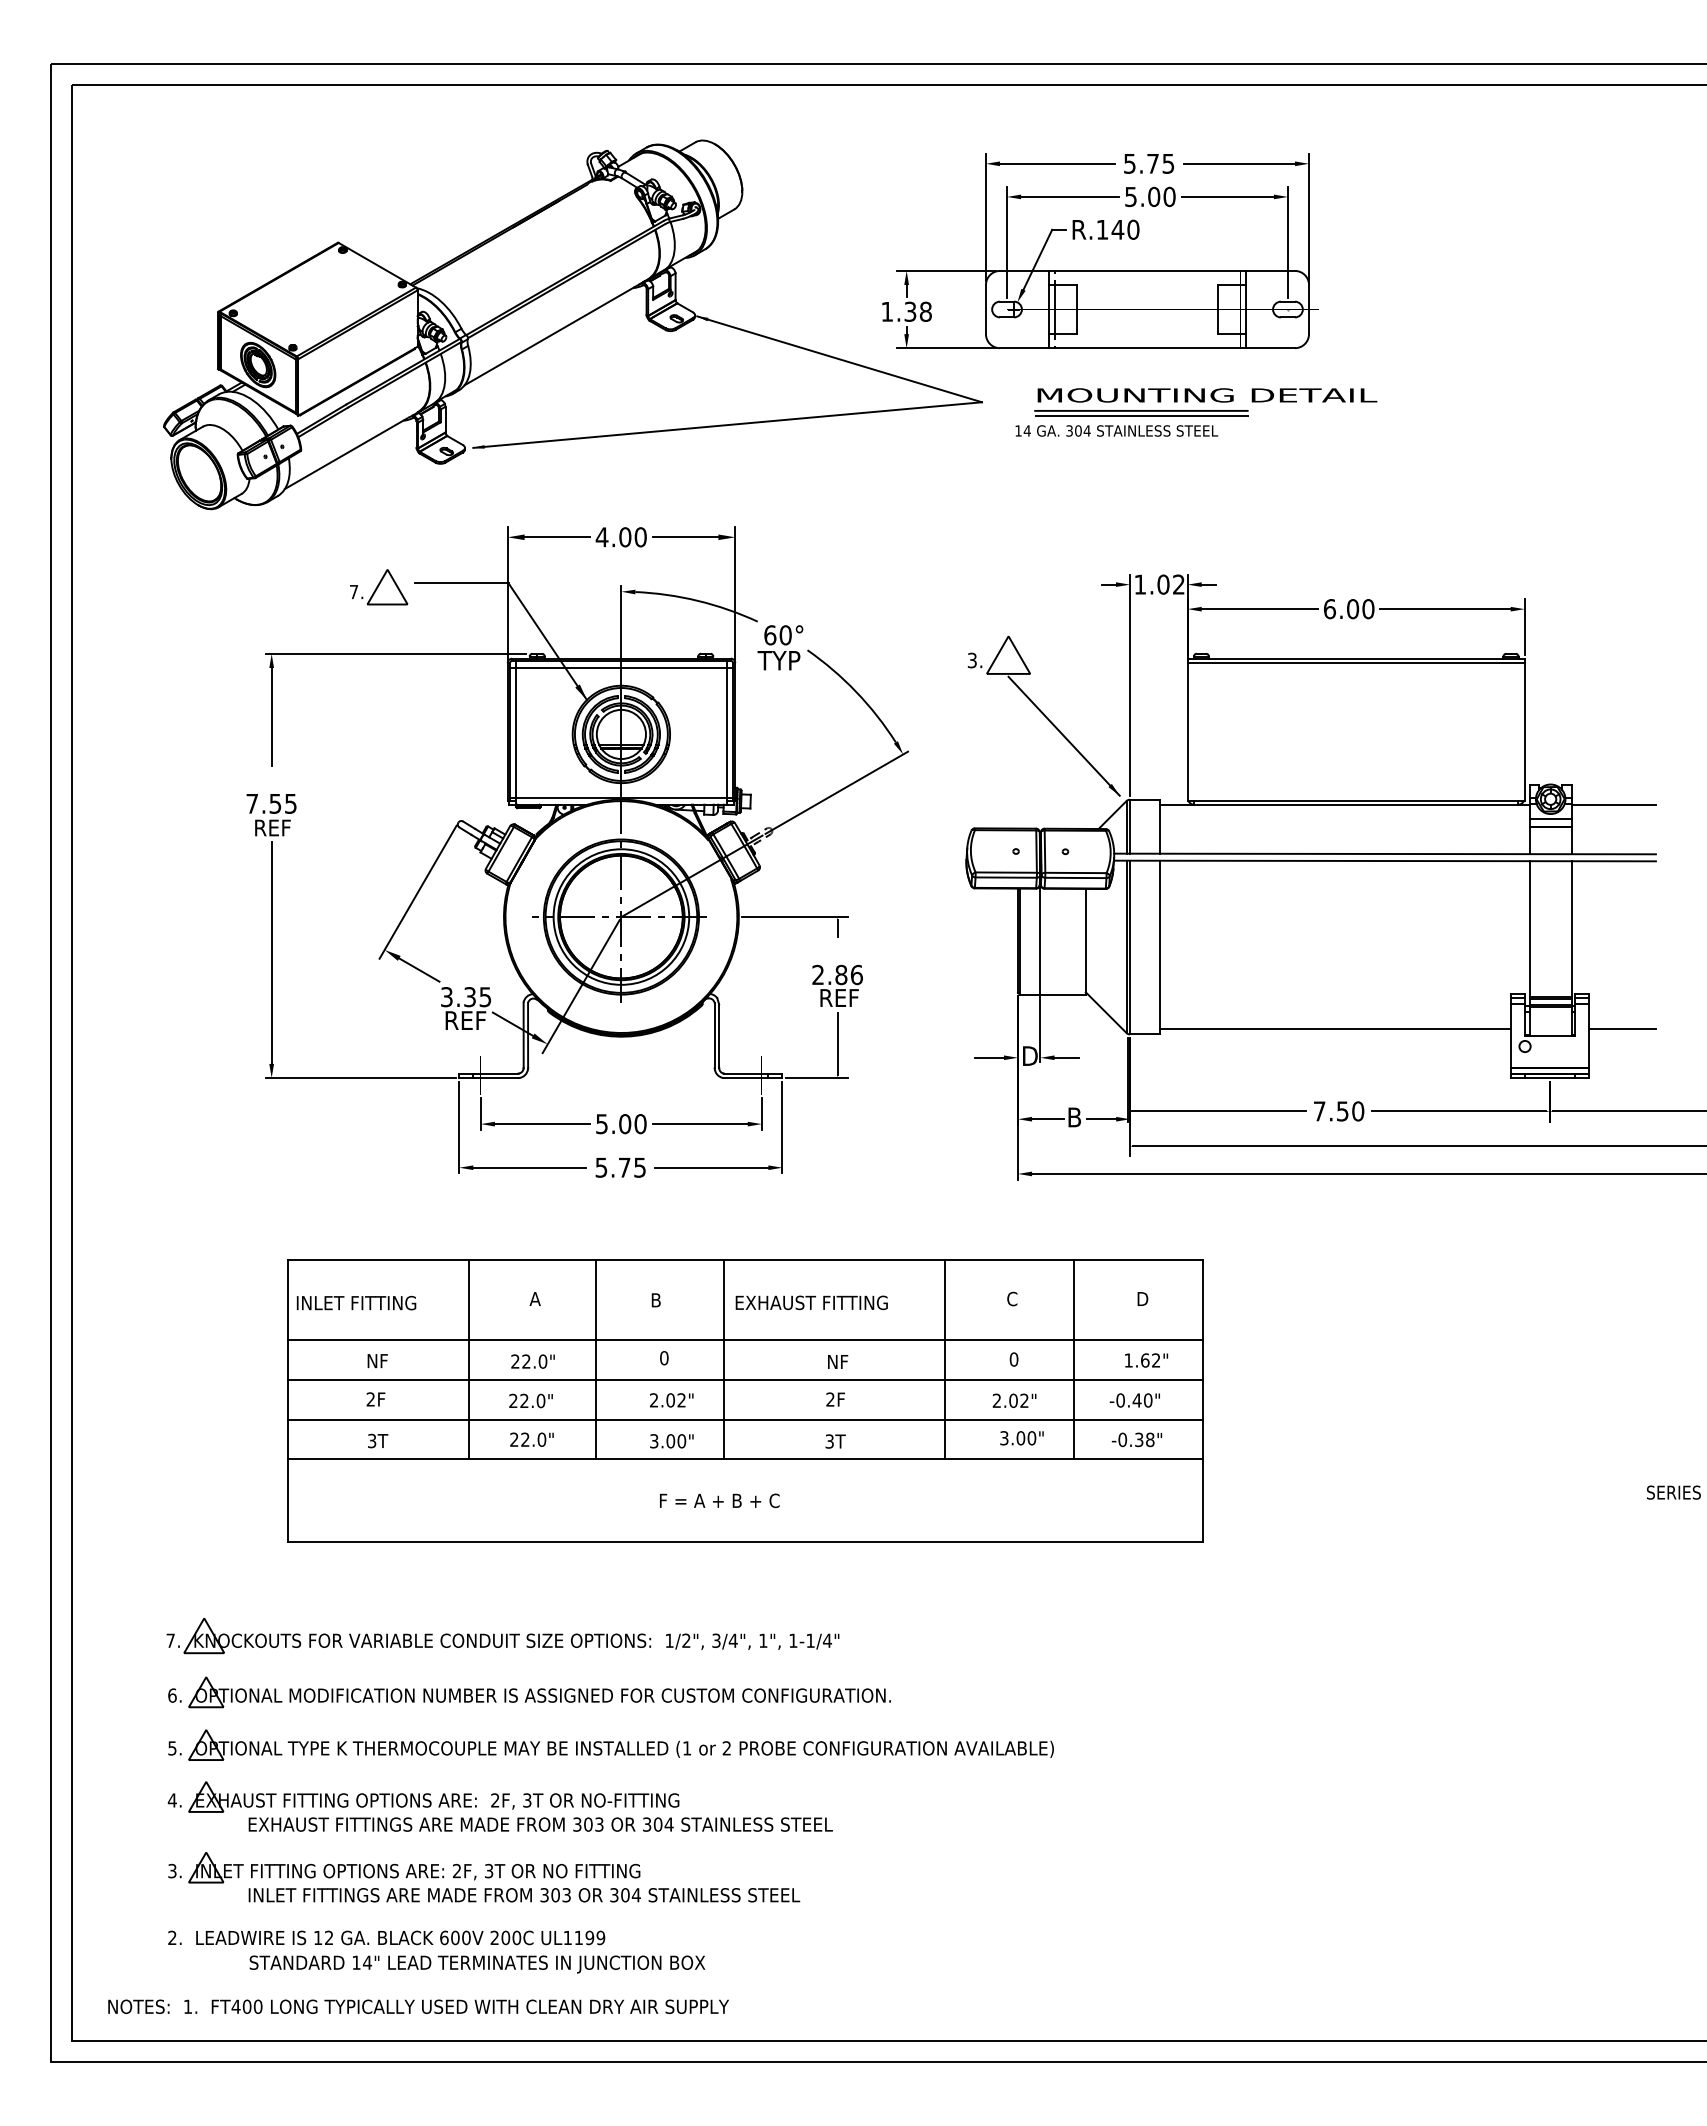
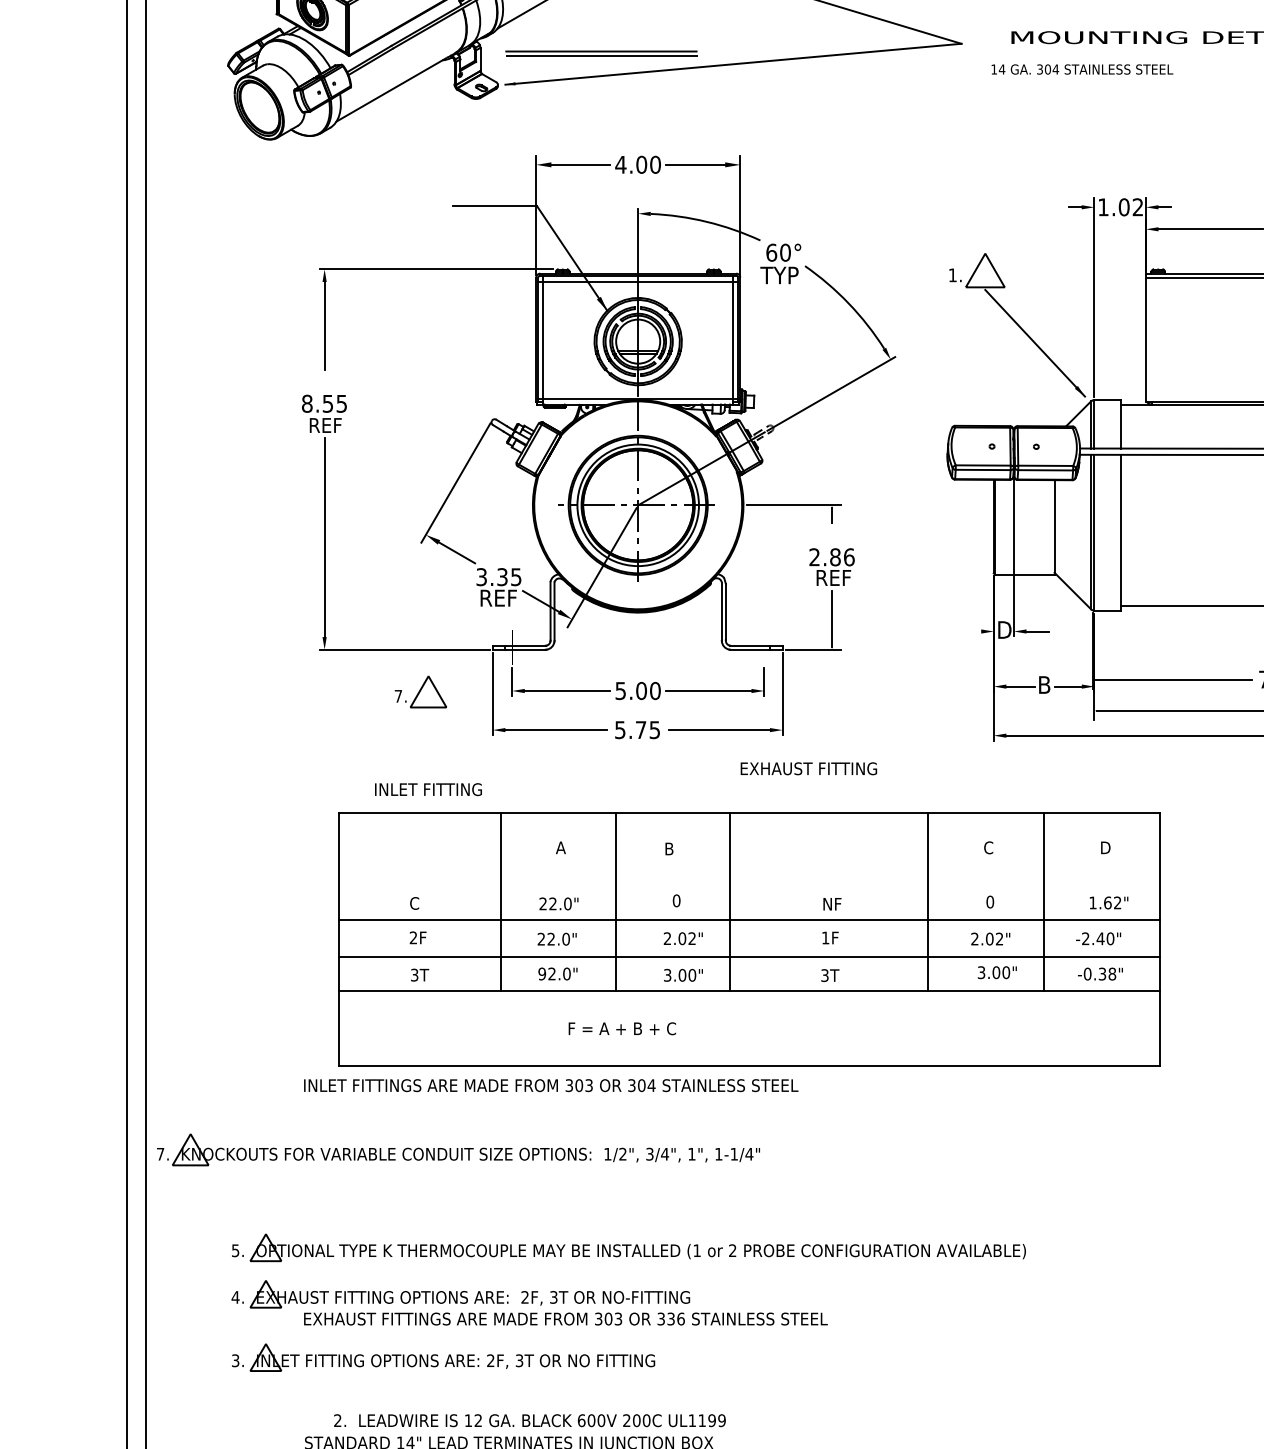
part: (1141, 413) -> (601, 53), moved
part: (379, 587) -> (421, 692), moved
text: (971, 660) -> (952, 275), 3. -> 1.
text: (252, 803) -> (307, 403), 7.55 -> 8.55
line: (988, 1057) -> (967, 631), removed
text: (356, 1302) -> (428, 789), moved
text: (811, 1302) -> (808, 768), moved
line: (744, 1340) -> (748, 885), removed
text: (377, 1360) -> (419, 902), NF -> C
text: (830, 1399) -> (825, 937), 2F -> 1F
text: (1120, 1400) -> (1085, 938), -0.40" -> -2.40"
text: (514, 1439) -> (542, 973), 22.0" -> 92.0"
text: (719, 1500) -> (622, 1028), moved
part: (502, 1636) -> (458, 1150), moved
part: (529, 1692) -> (555, 1200), removed
text: (663, 1824) -> (675, 1318), 304 -> 336
text: (524, 1895) -> (551, 1085), moved
text: (386, 1937) -> (529, 1420), moved

